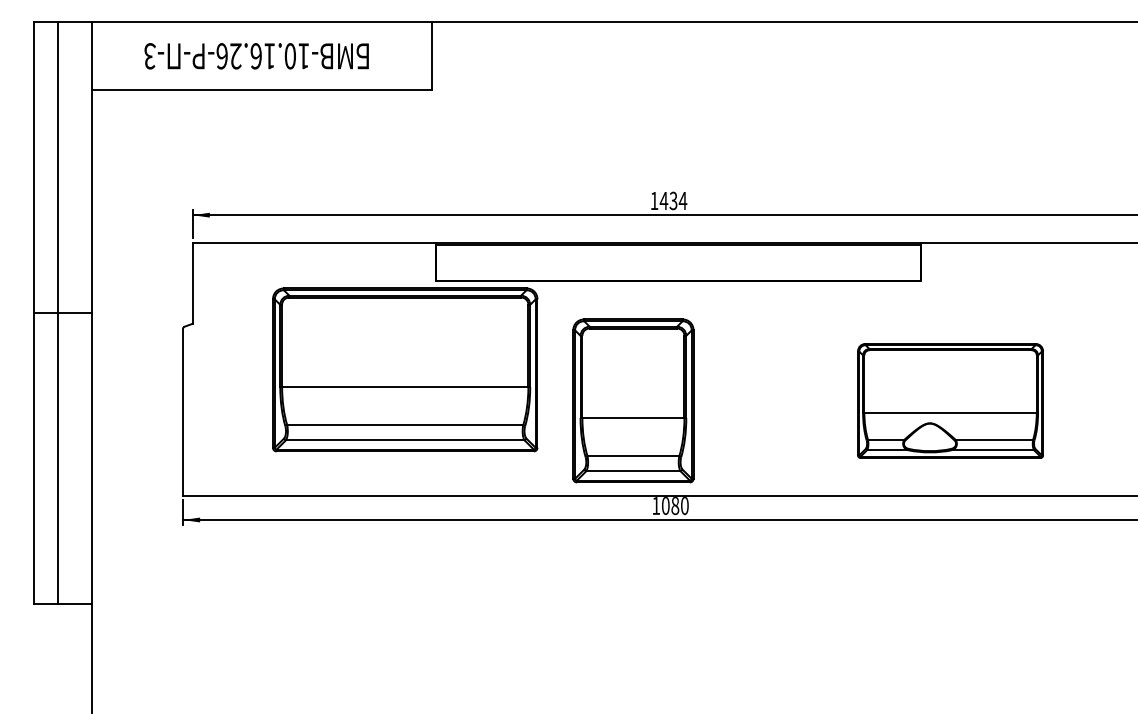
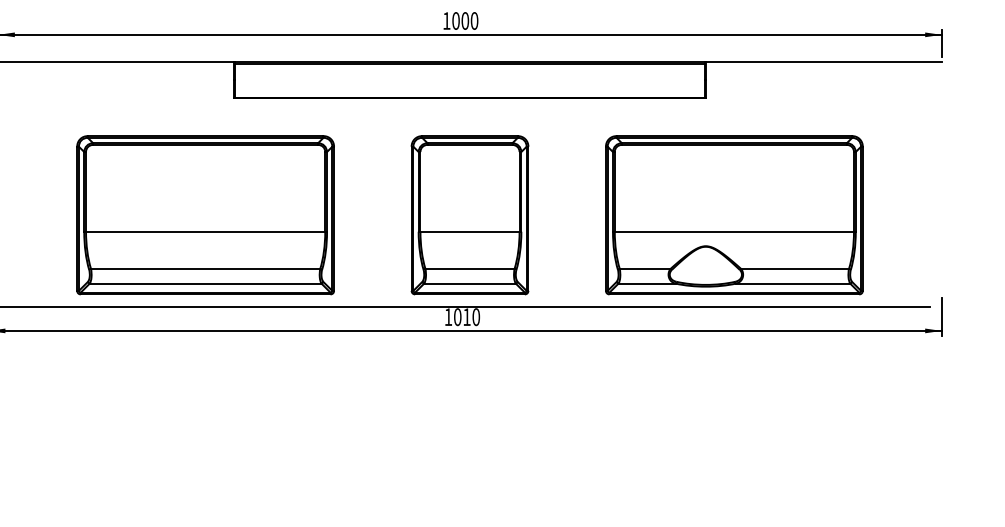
text: (673, 200) -> (465, 20), 1434 -> 1000
part: (405, 369) -> (205, 214), moved
part: (633, 400) -> (470, 214), moved
part: (950, 400) -> (734, 214), size x1.43
text: (675, 506) -> (467, 317), 1080 -> 1010

